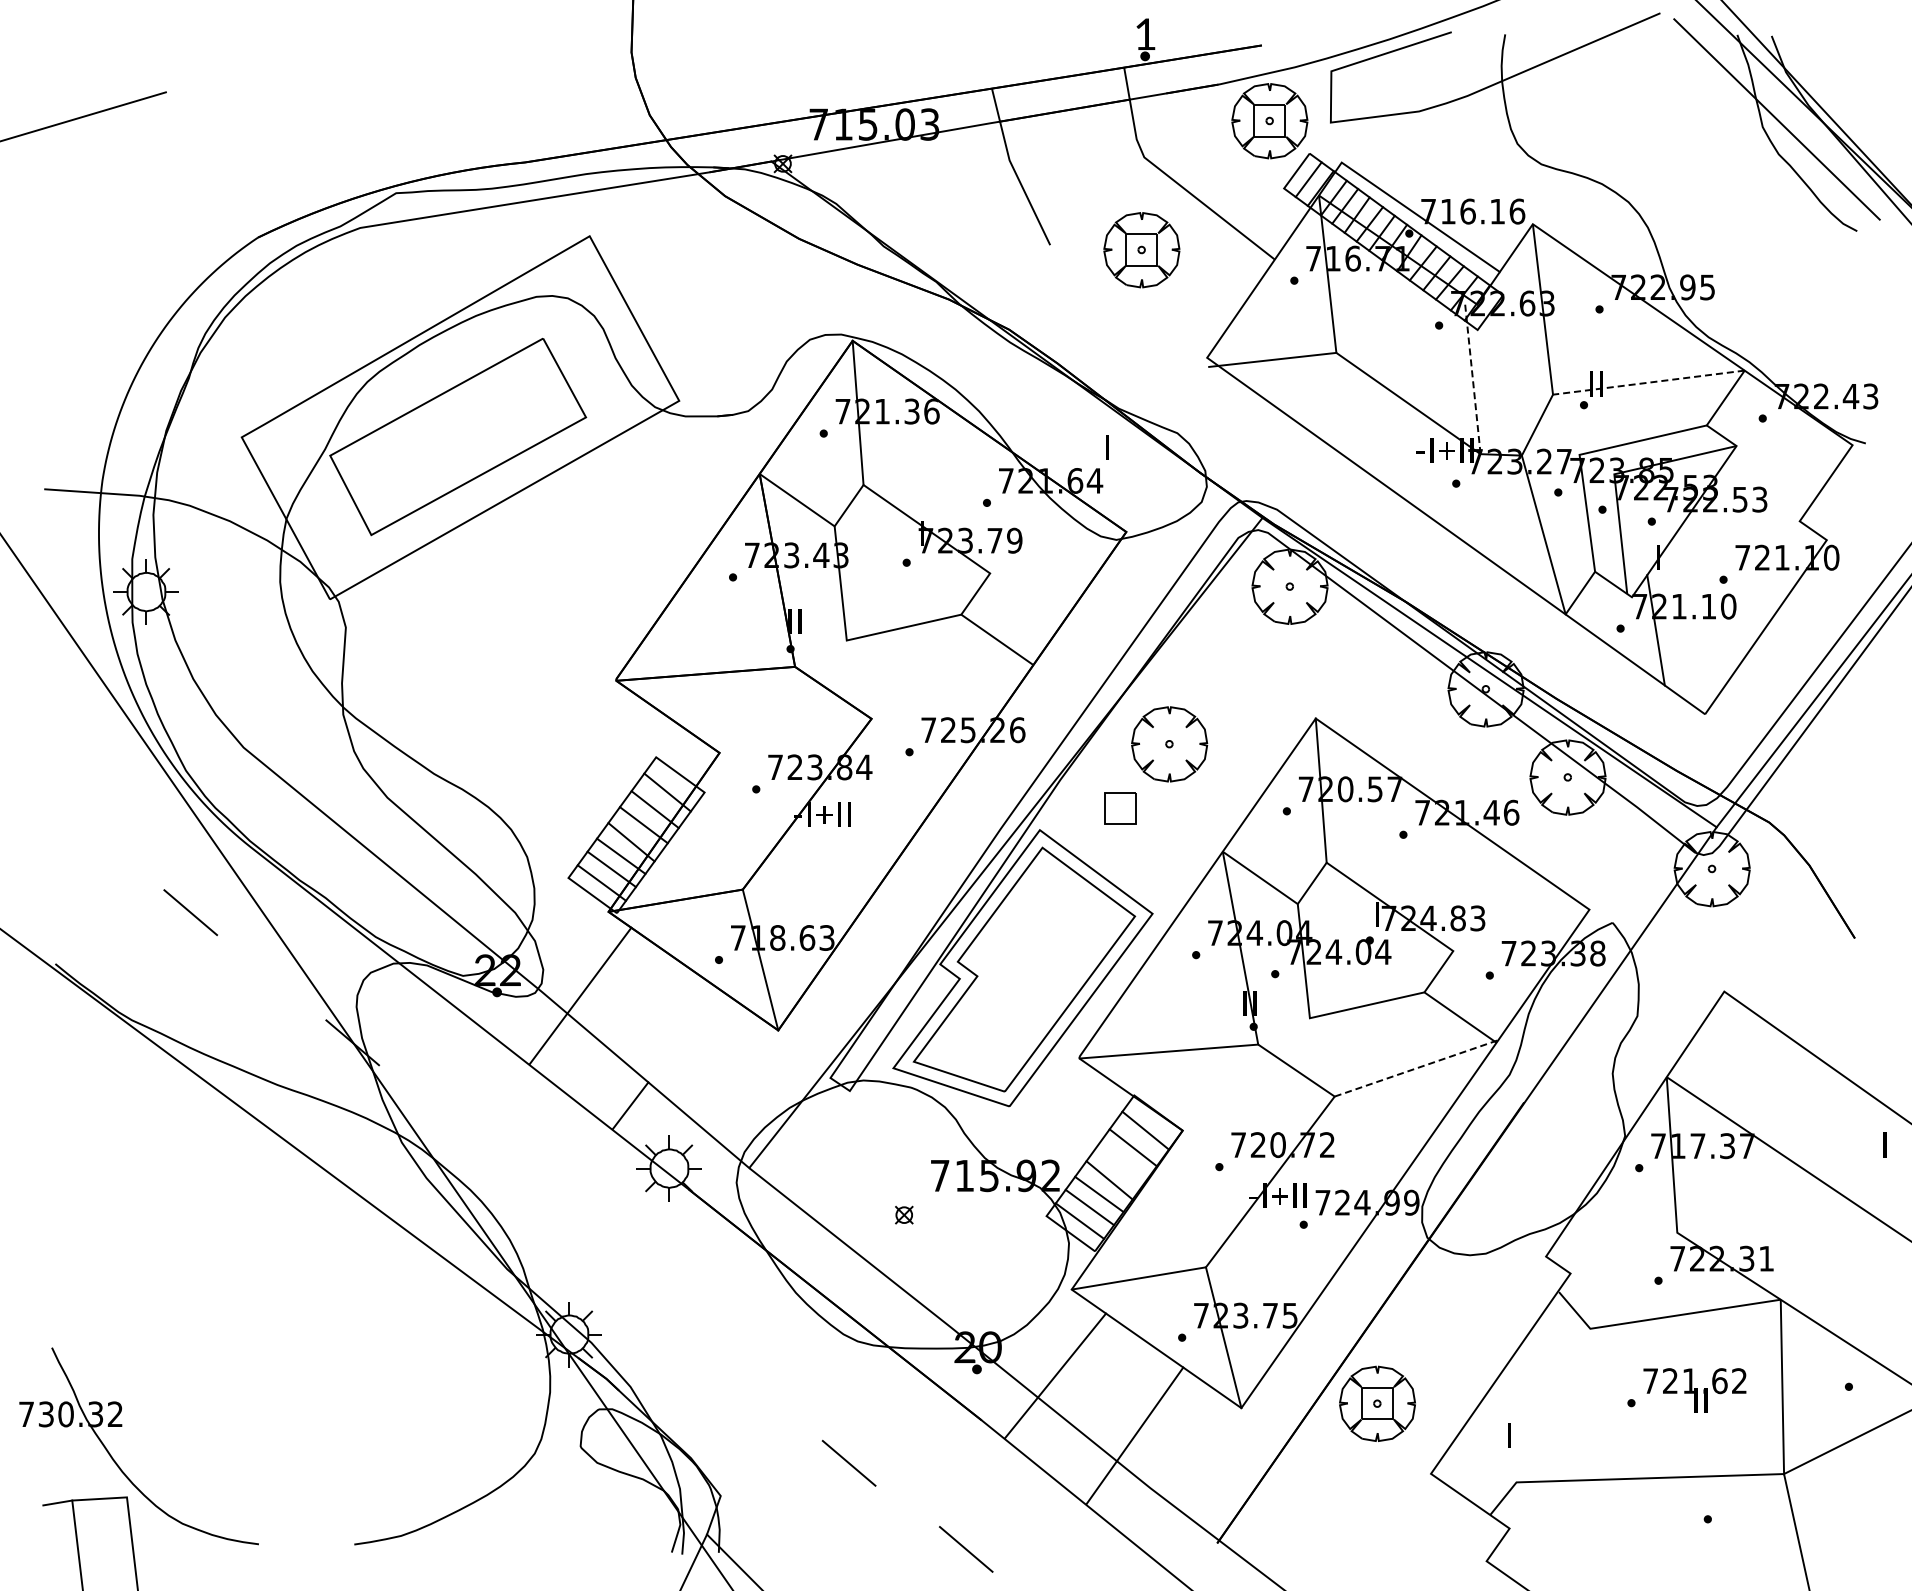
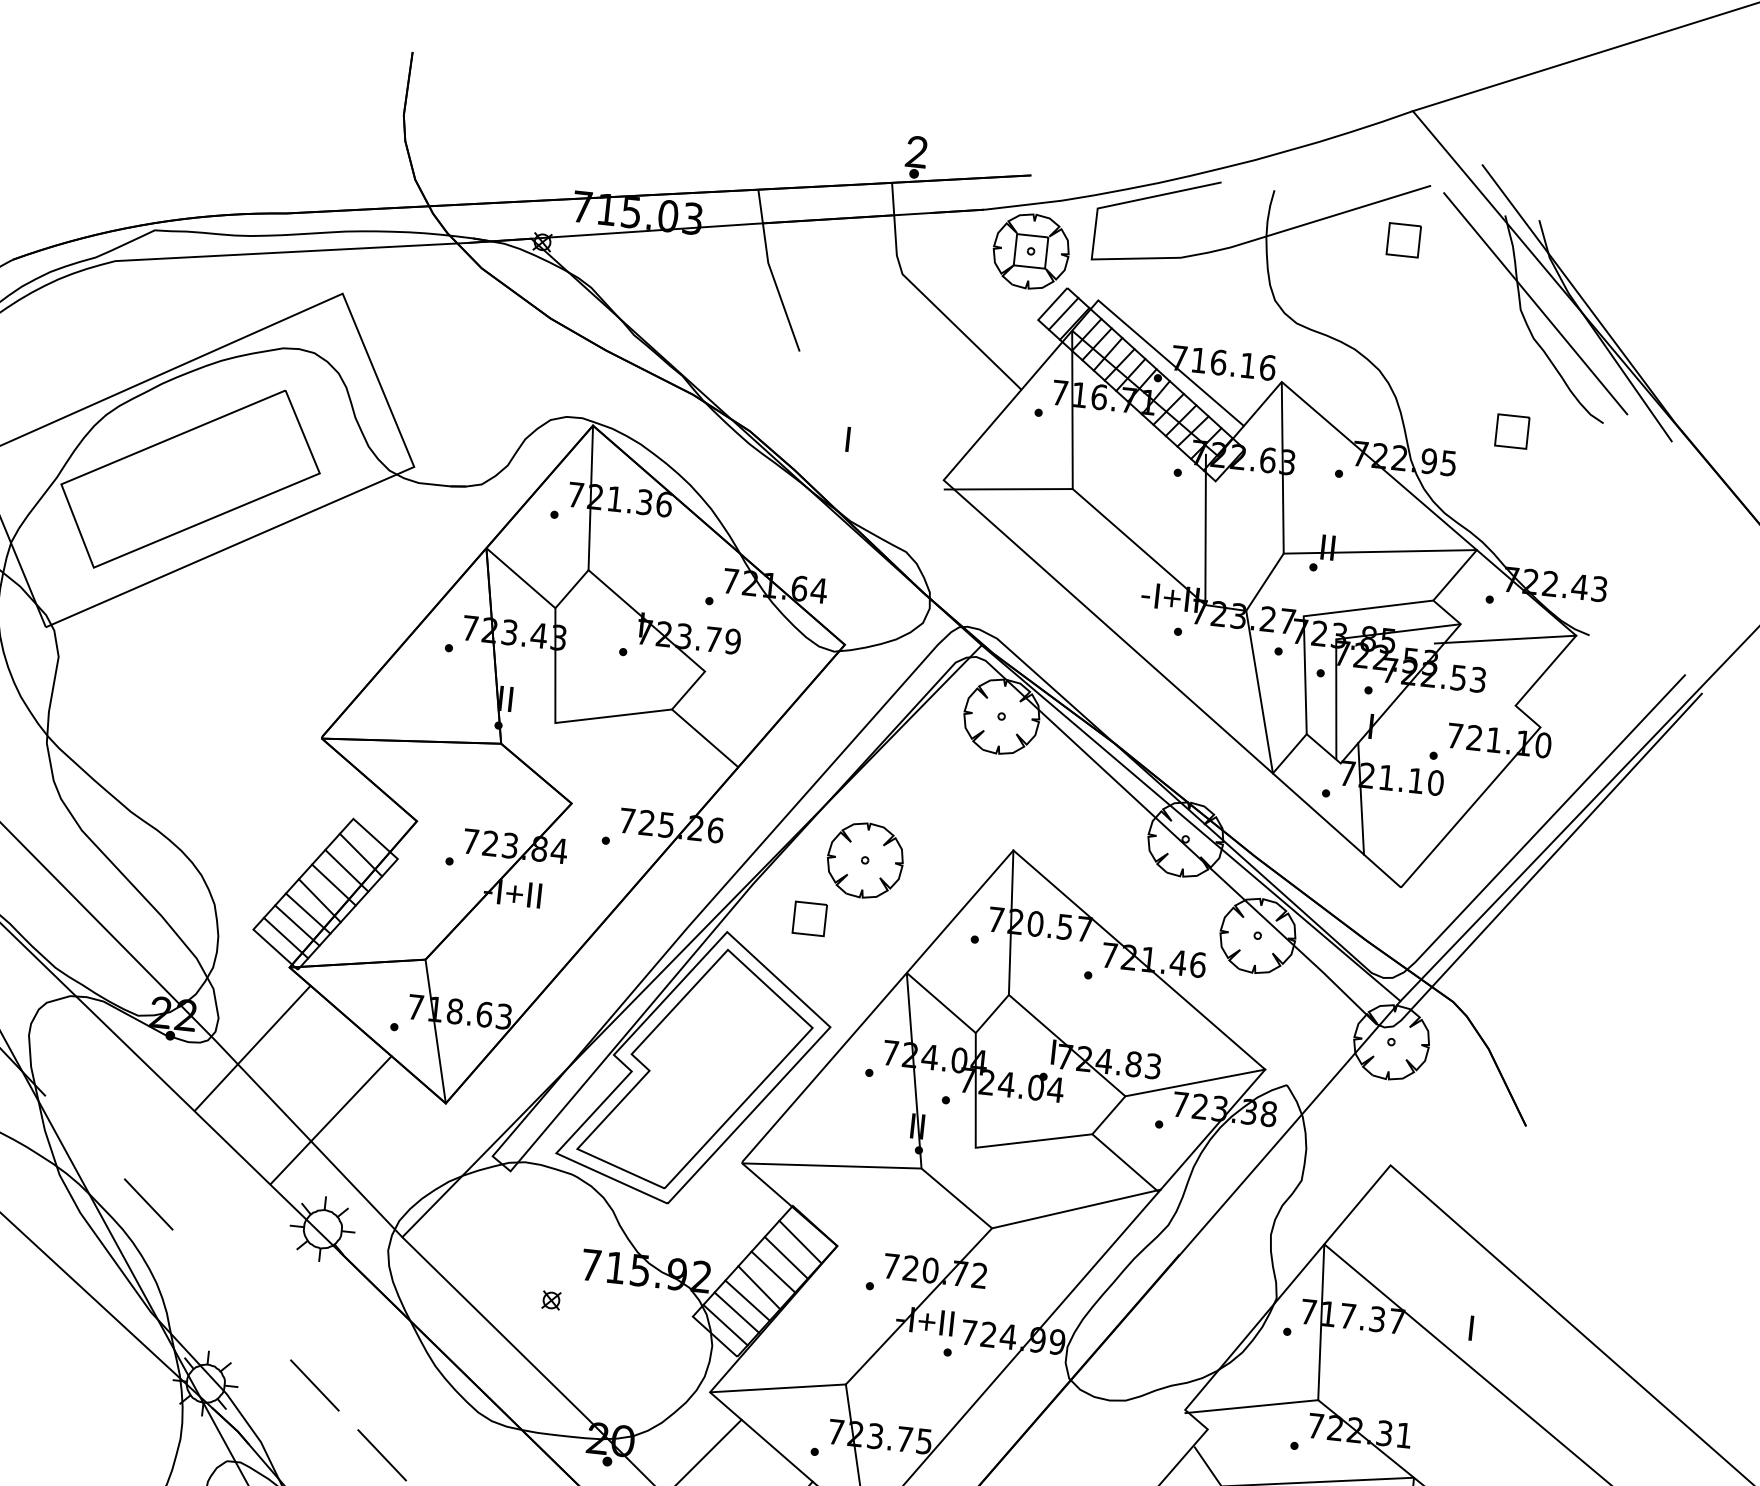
text: (1145, 33) -> (916, 151), 1 -> 2
part: (1638, 70) -> (1403, 240), added
part: (1767, 248) -> (1512, 431), added
part: (1141, 250) -> (889, 366), removed
line: (1472, 379) -> (1205, 529), dashed -> solid
line: (1648, 382) -> (1379, 551), dashed -> solid
text: (1107, 447) -> (847, 439), moved
line: (1782, 456) -> (1505, 639), added
line: (1521, 930) -> (1195, 1083), added
line: (683, 1035) -> (351, 1098), added
line: (1416, 1068) -> (1076, 1209), dashed -> solid
text: (1884, 1144) -> (1471, 1327), moved
line: (493, 1162) -> (148, 1204), added
line: (1121, 1163) -> (772, 1272), added
line: (1611, 1245) -> (1251, 1405), added
line: (677, 1324) -> (314, 1385), added
line: (752, 1386) -> (382, 1454), added

